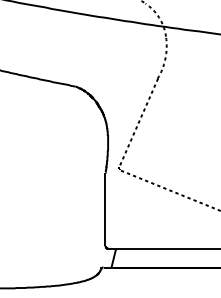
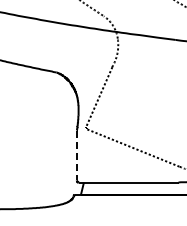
line: (105, 209) -> (76, 155), solid -> dashed

